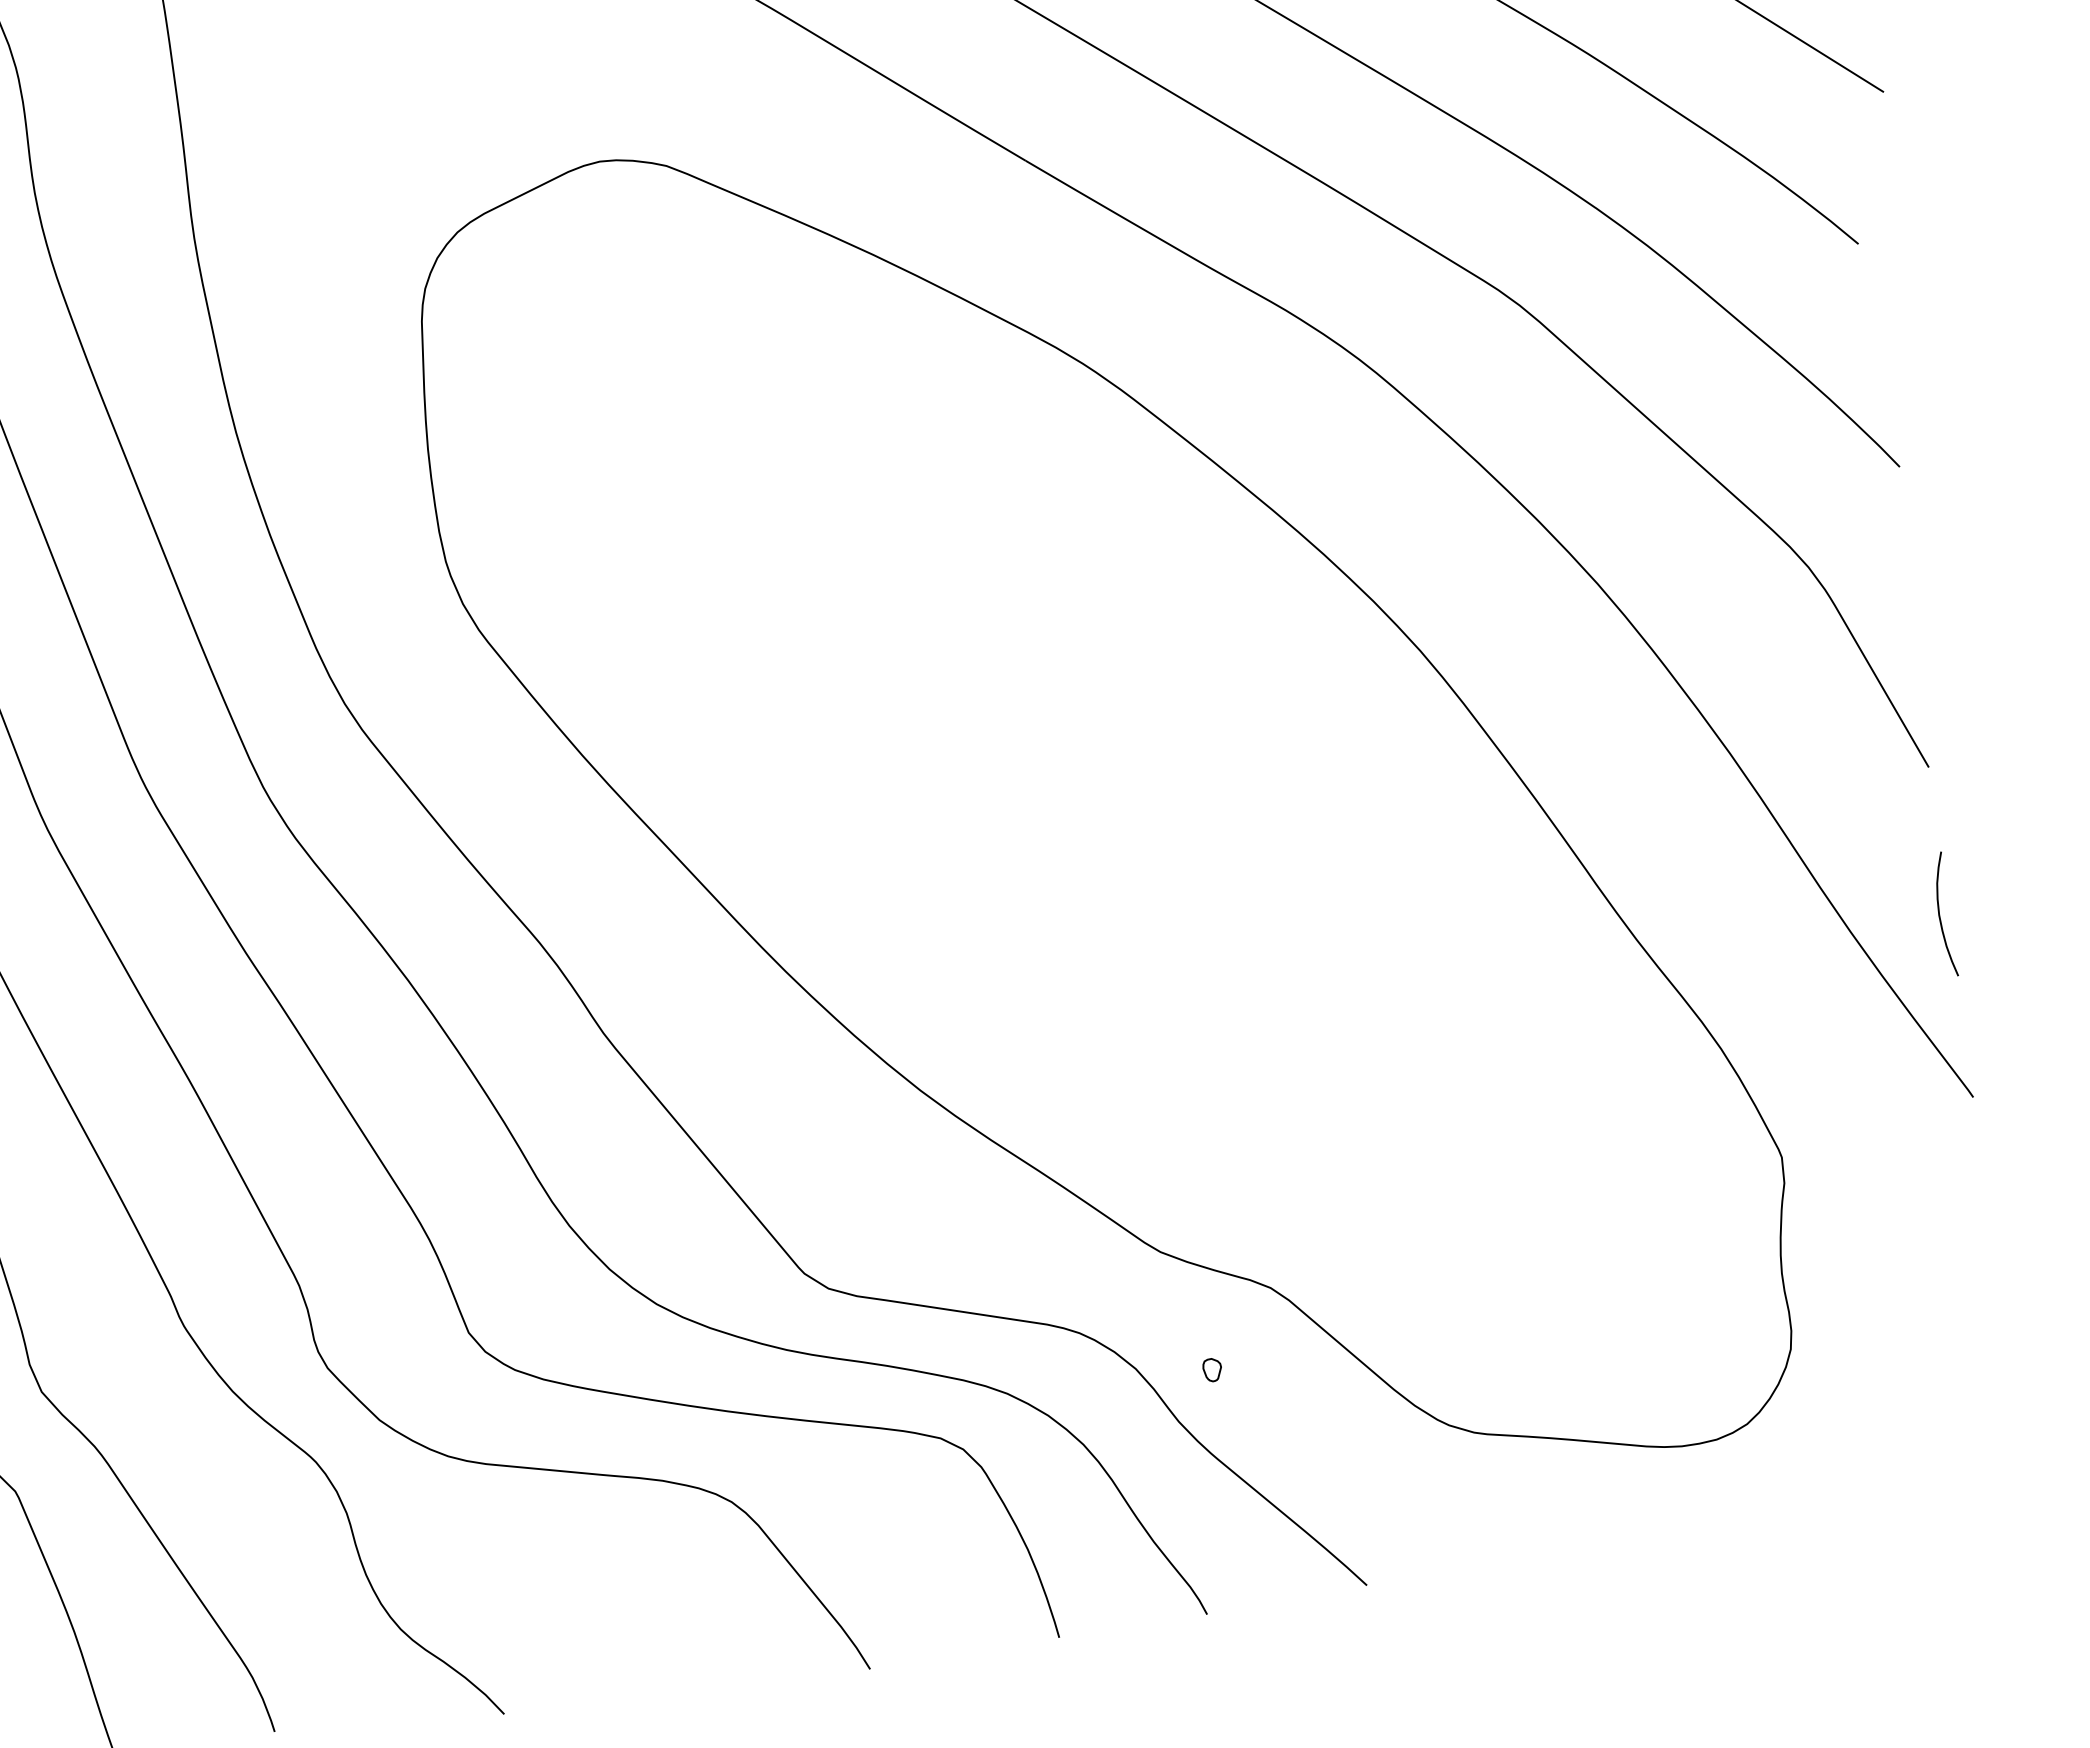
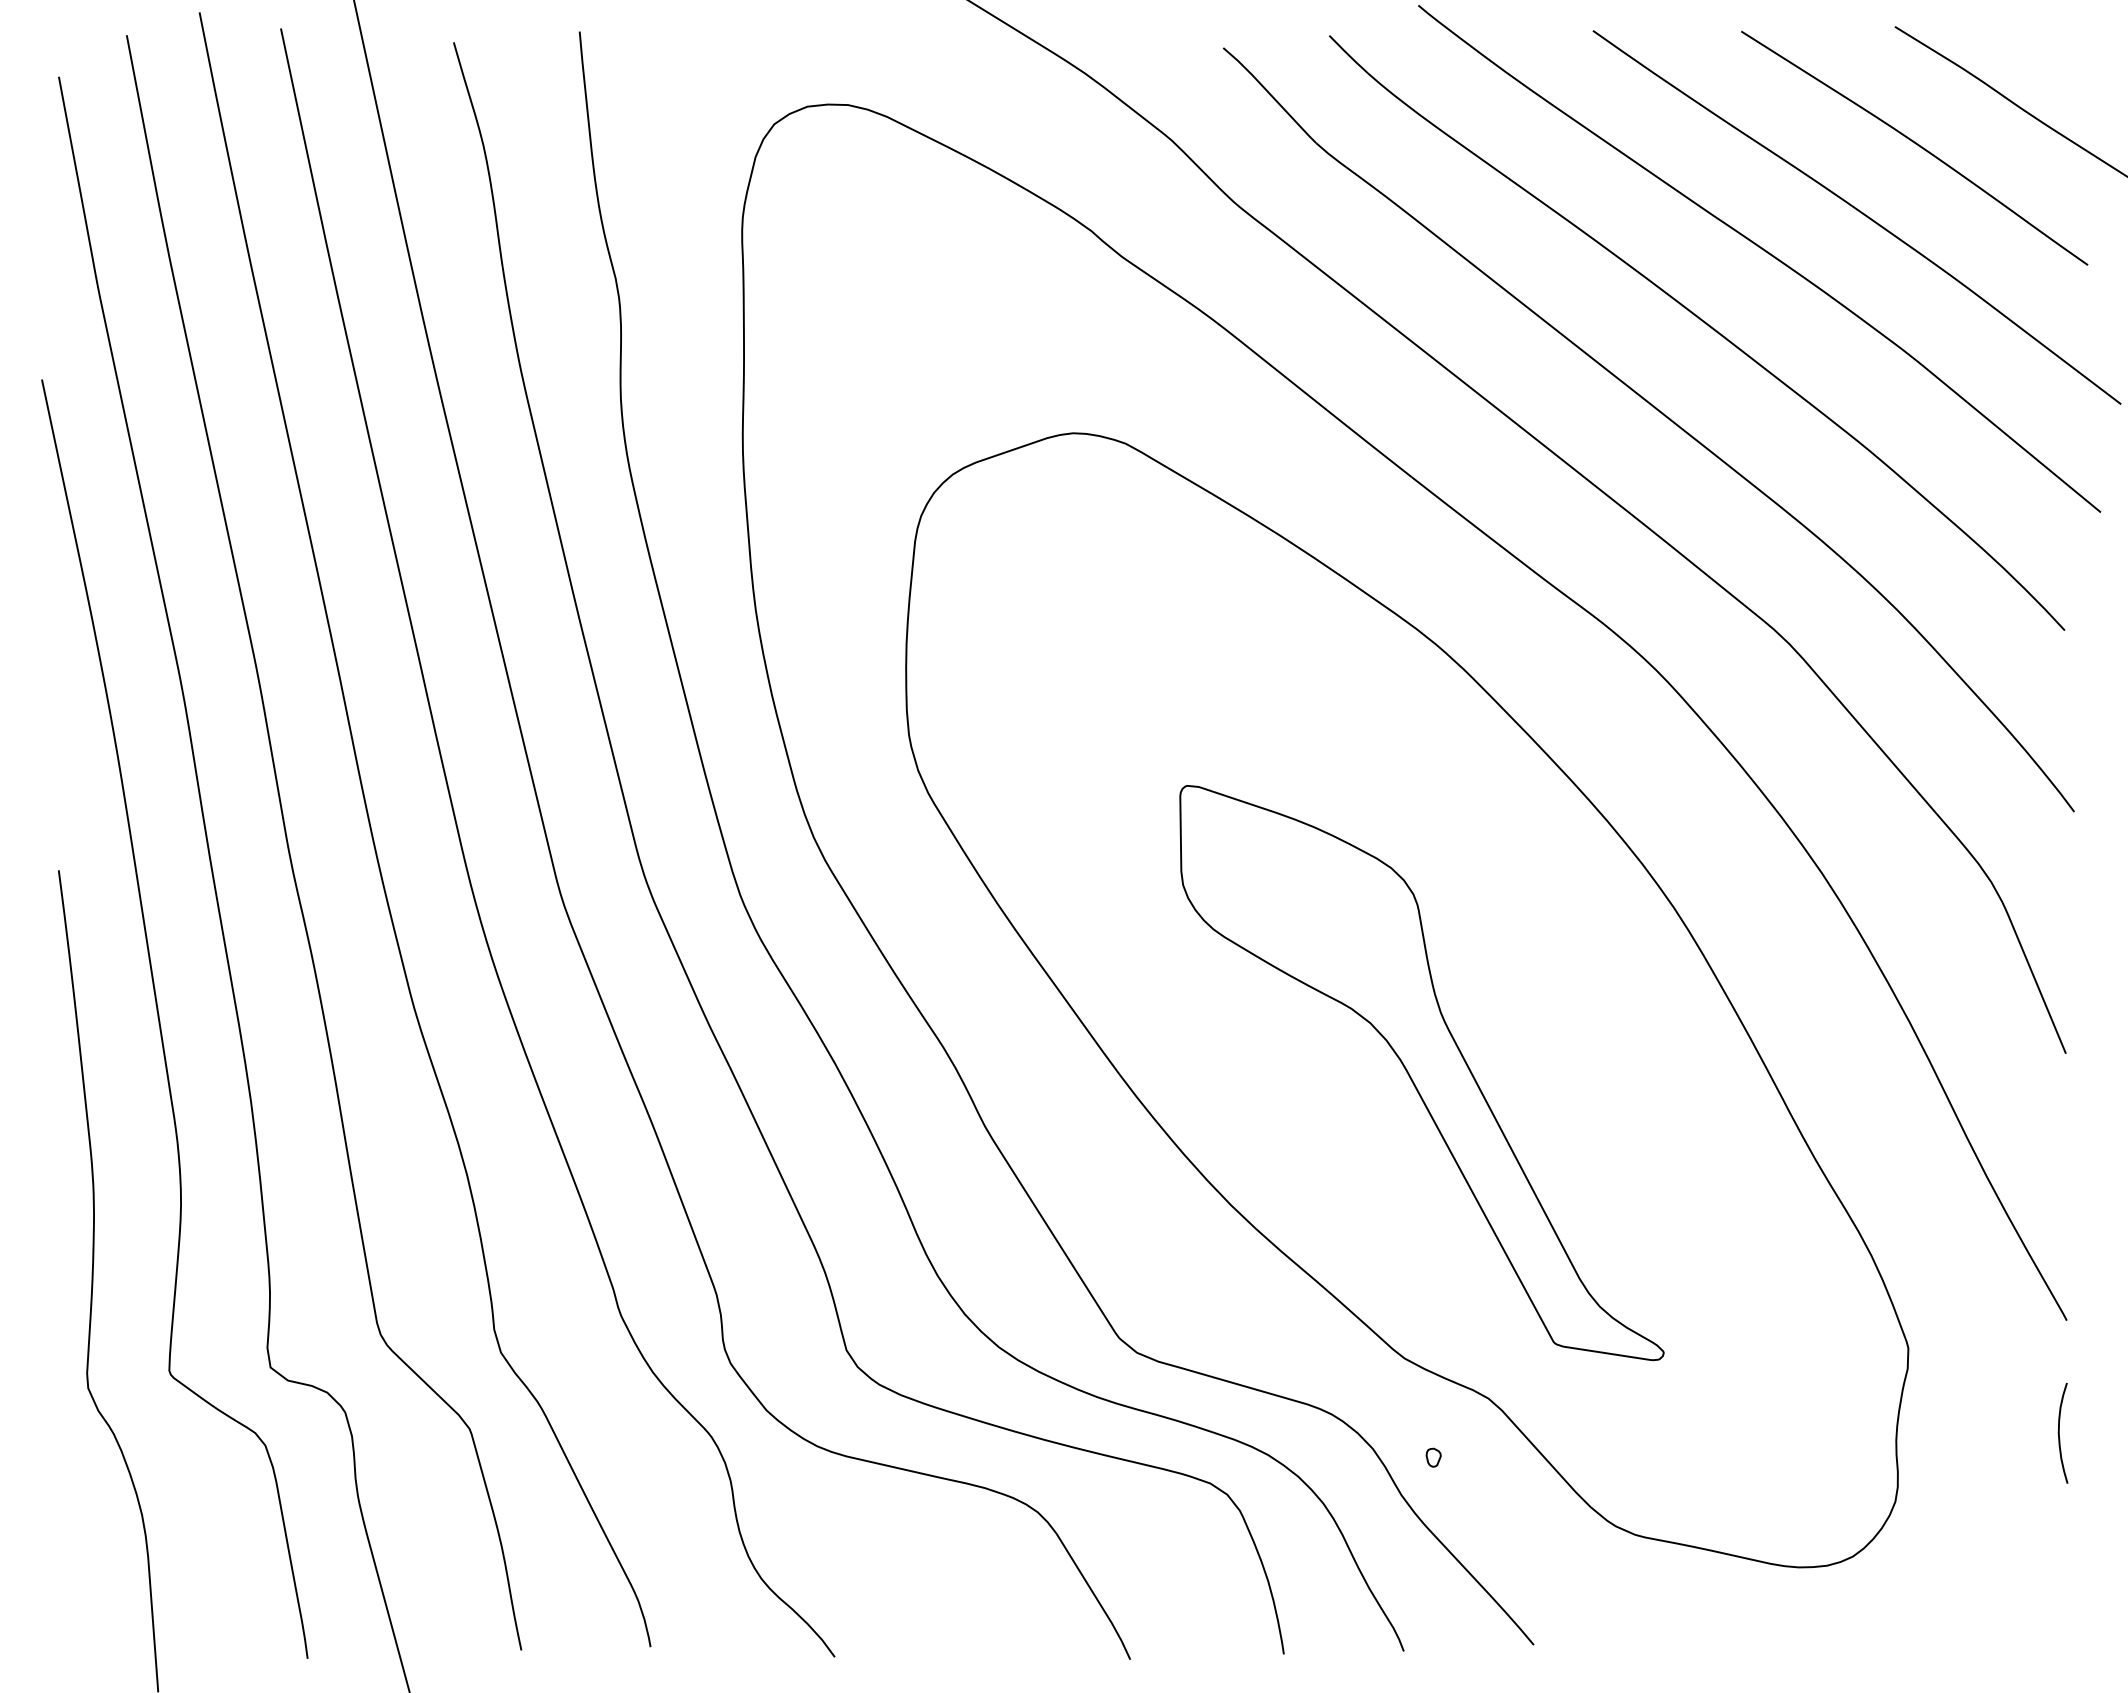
part: (1134, 896) -> (1421, 1073), added
curve: (1940, 914) -> (2059, 1432), moved

